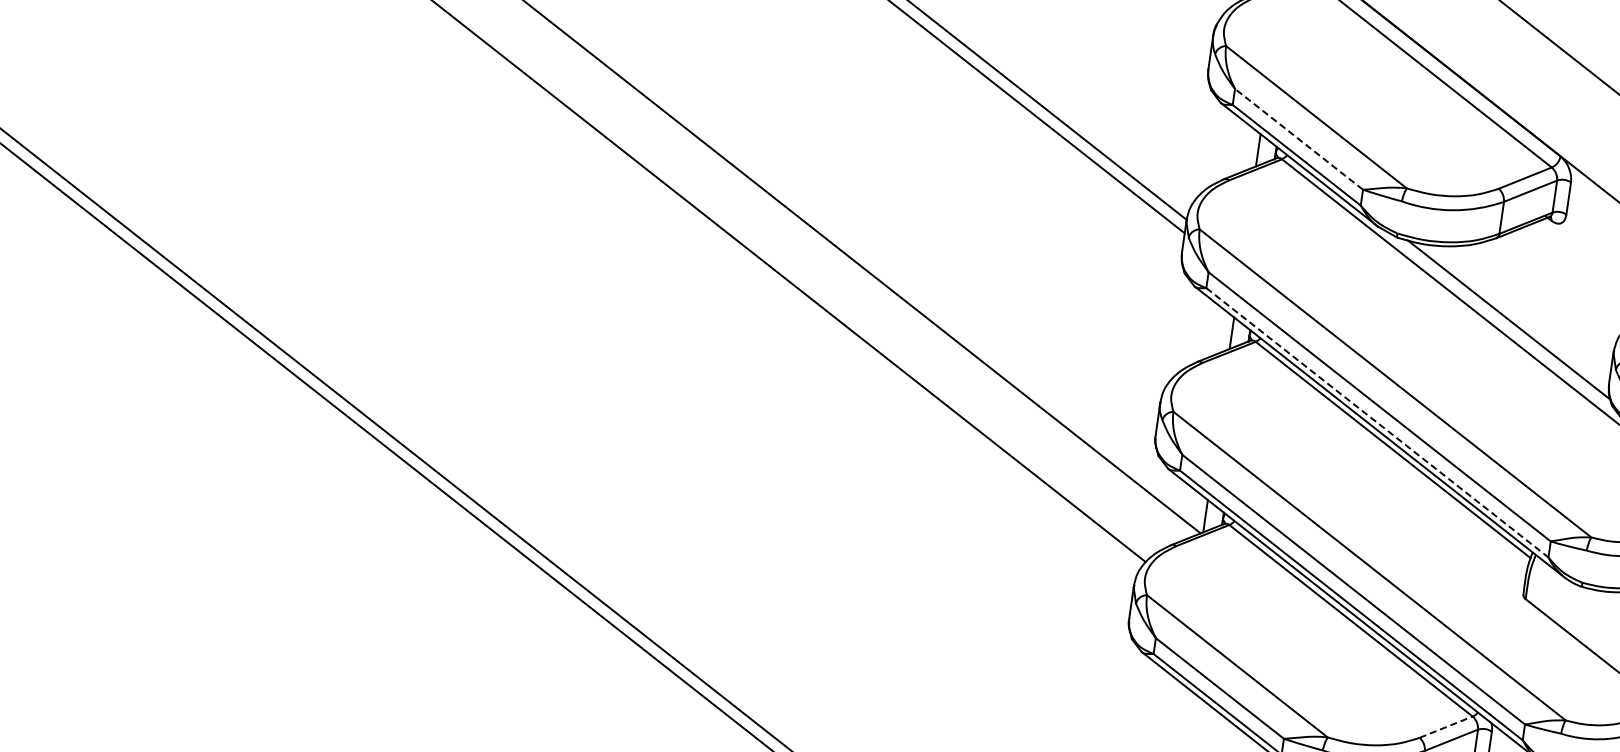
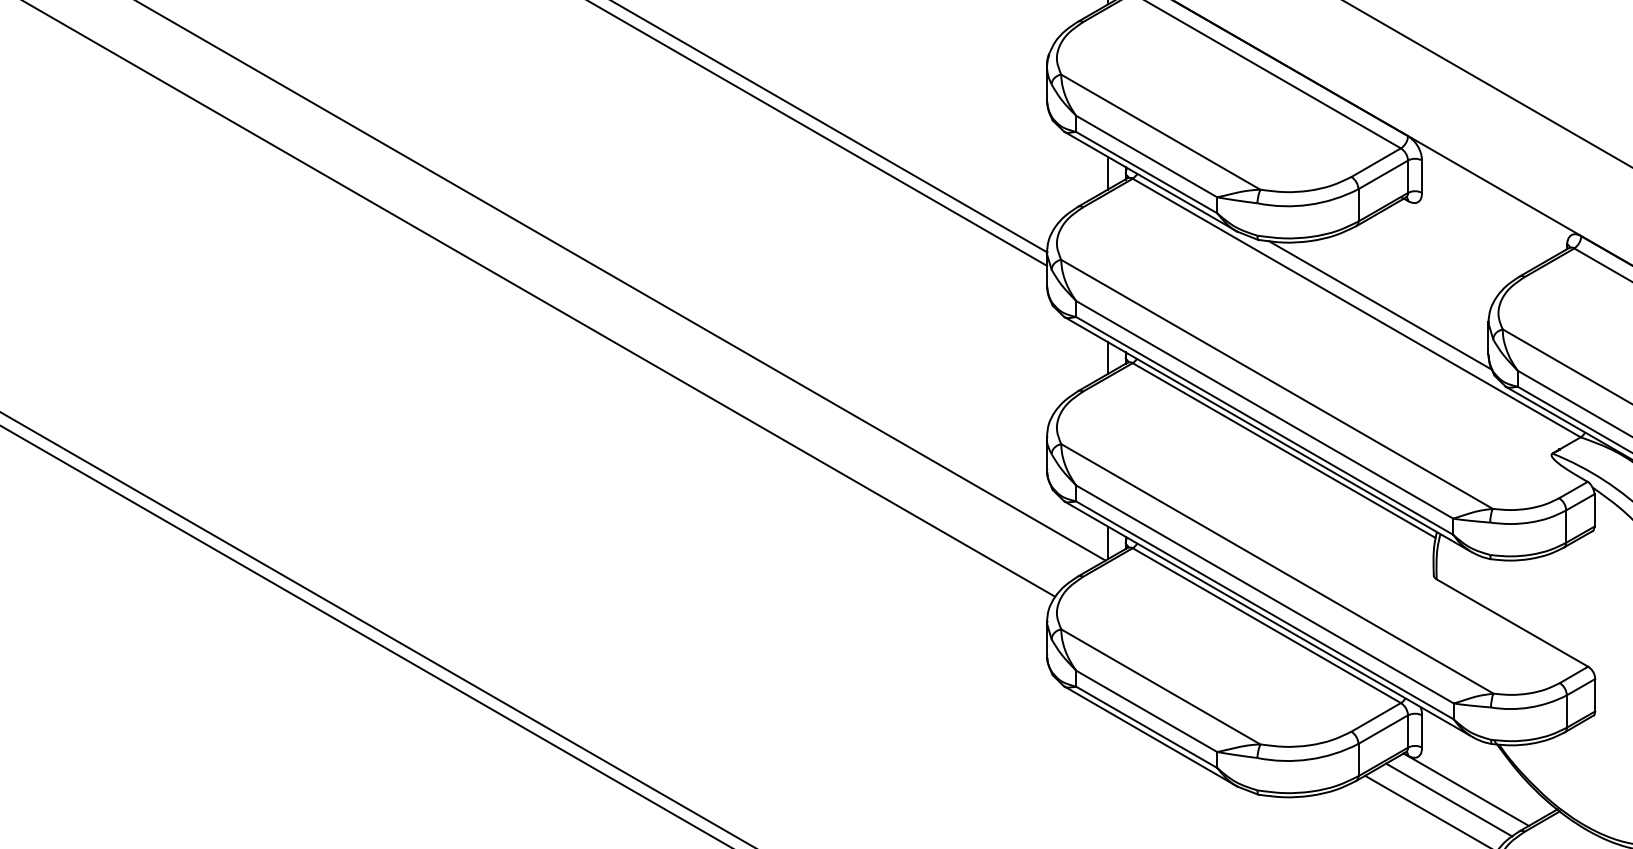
line: (1298, 139) -> (1146, 156), dashed -> solid
line: (1377, 422) -> (1264, 425), dashed -> solid
line: (1446, 727) -> (1376, 717), dashed -> solid

